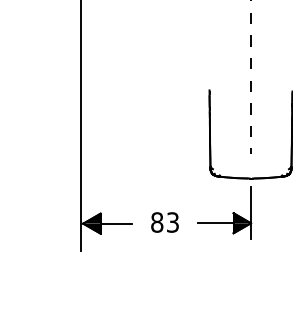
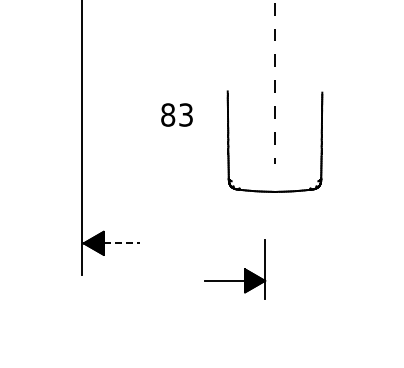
part: (232, 213) -> (244, 269), moved
text: (164, 222) -> (176, 114), moved
line: (117, 223) -> (122, 243), solid -> dashed

